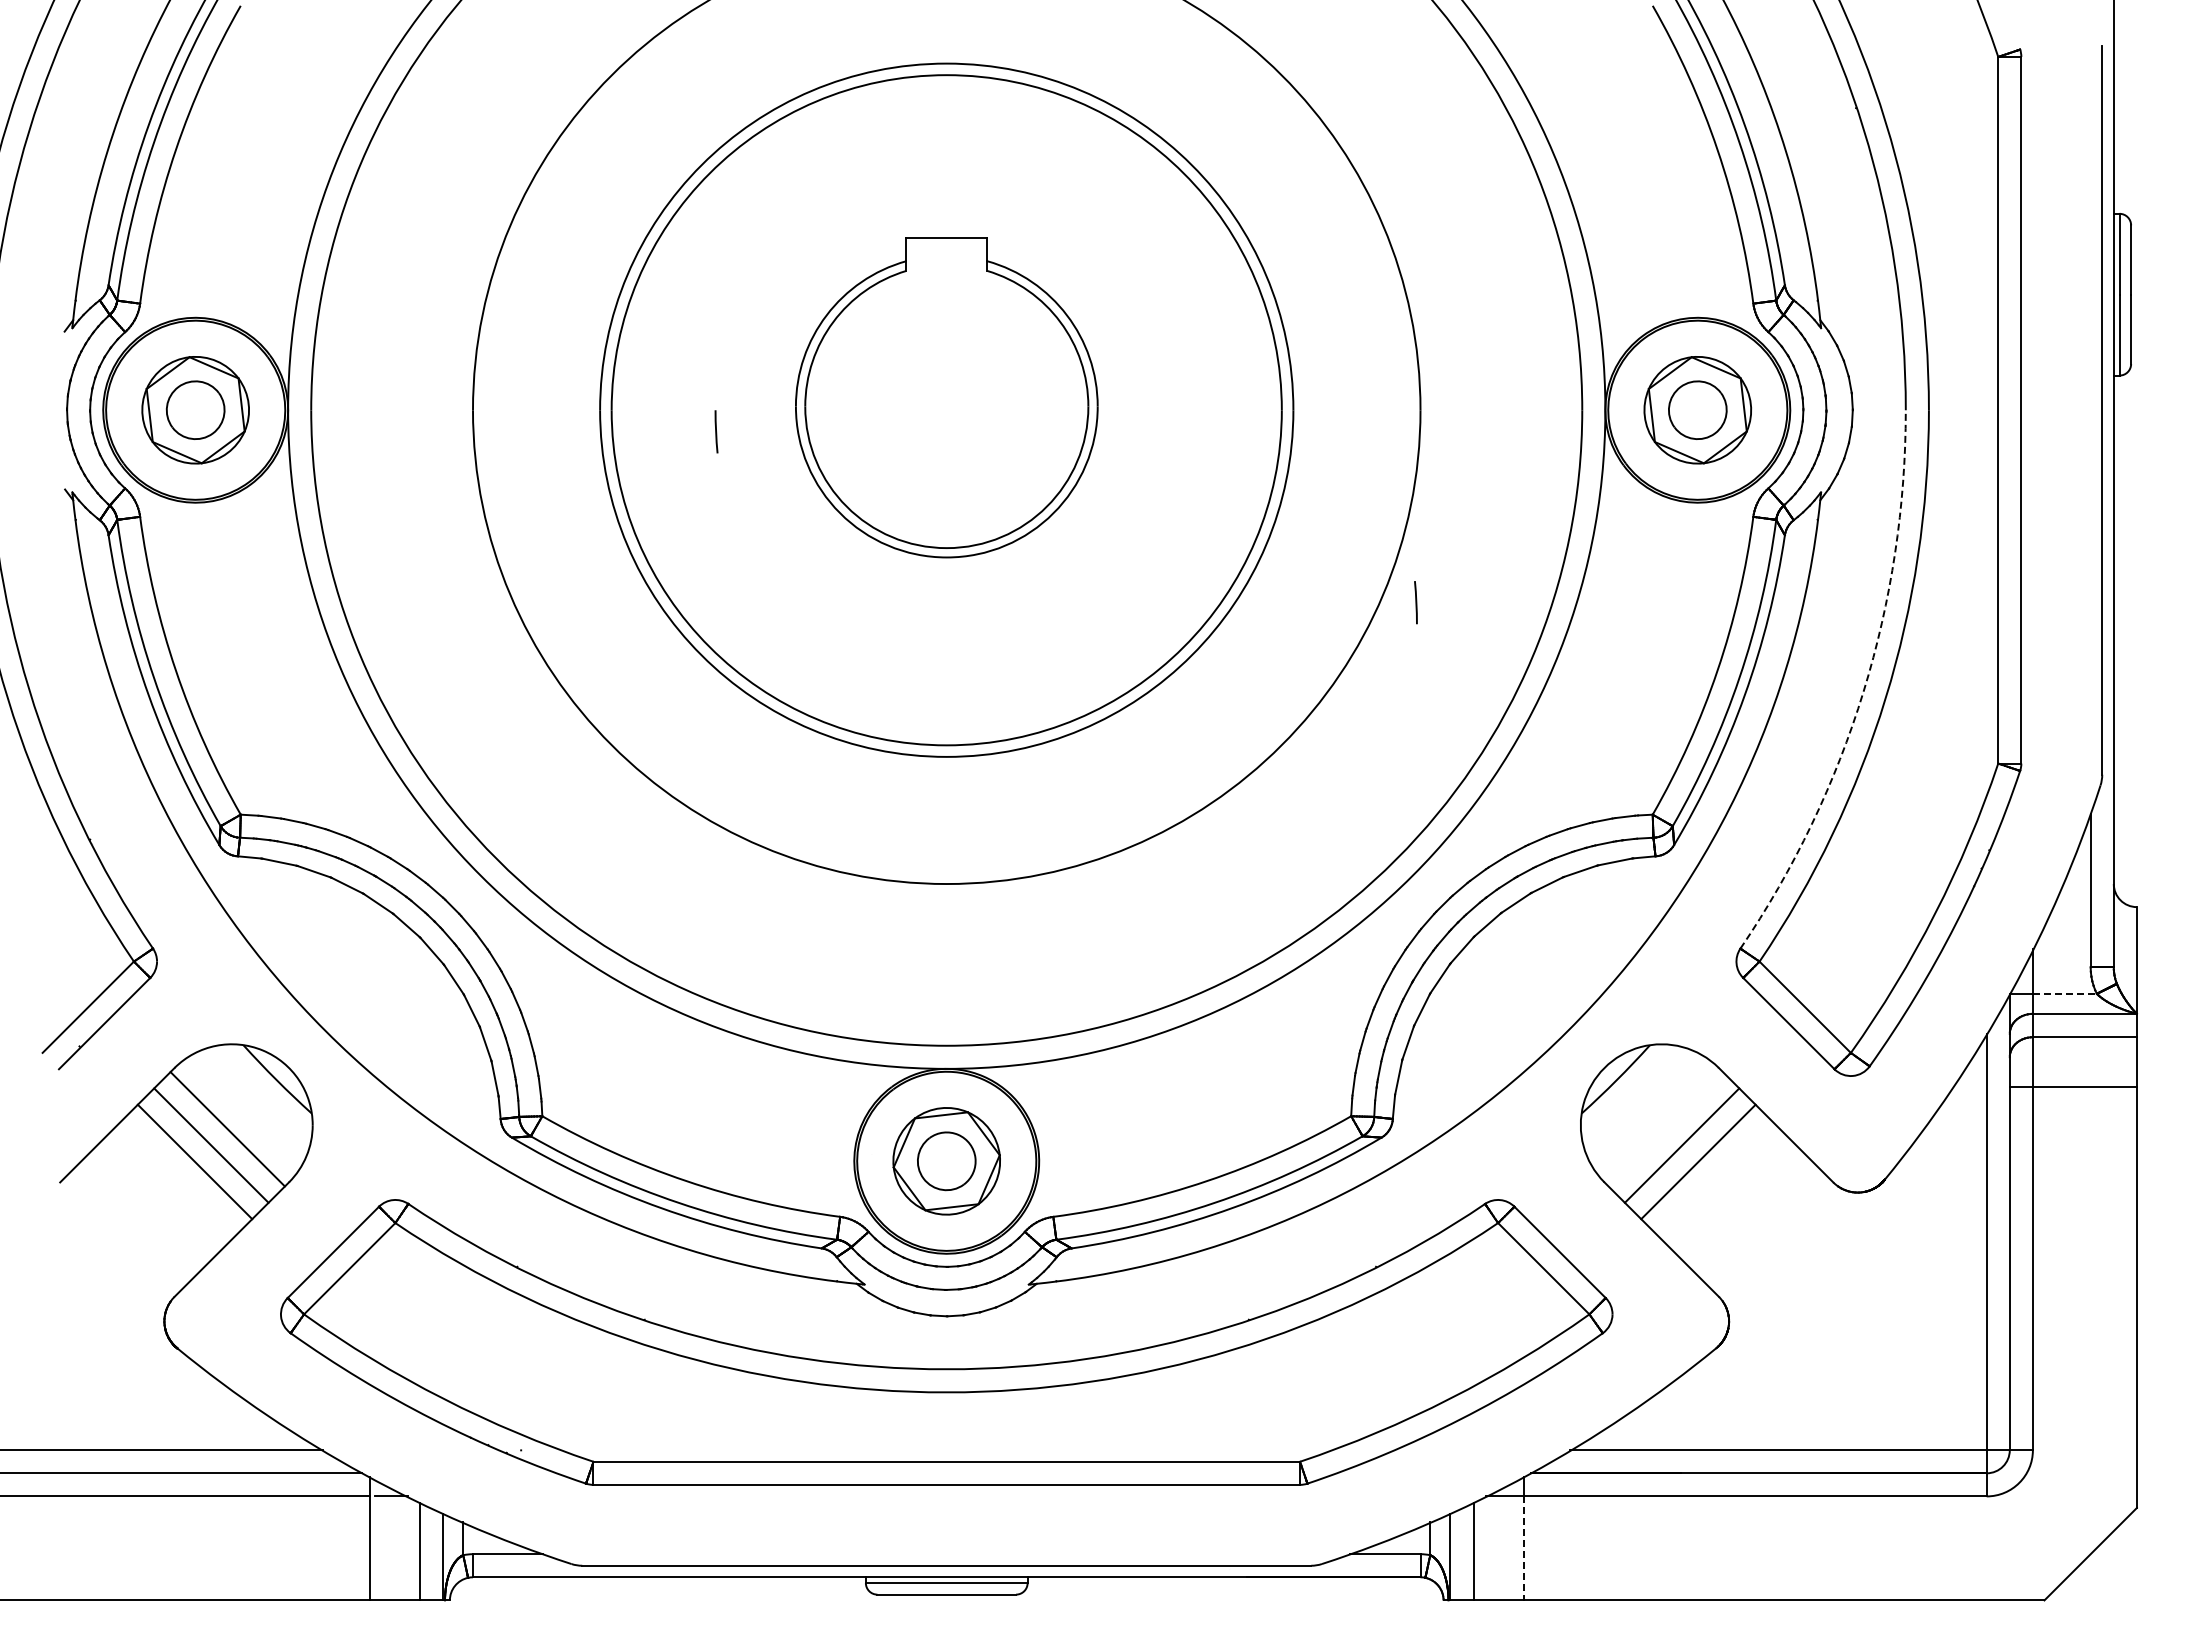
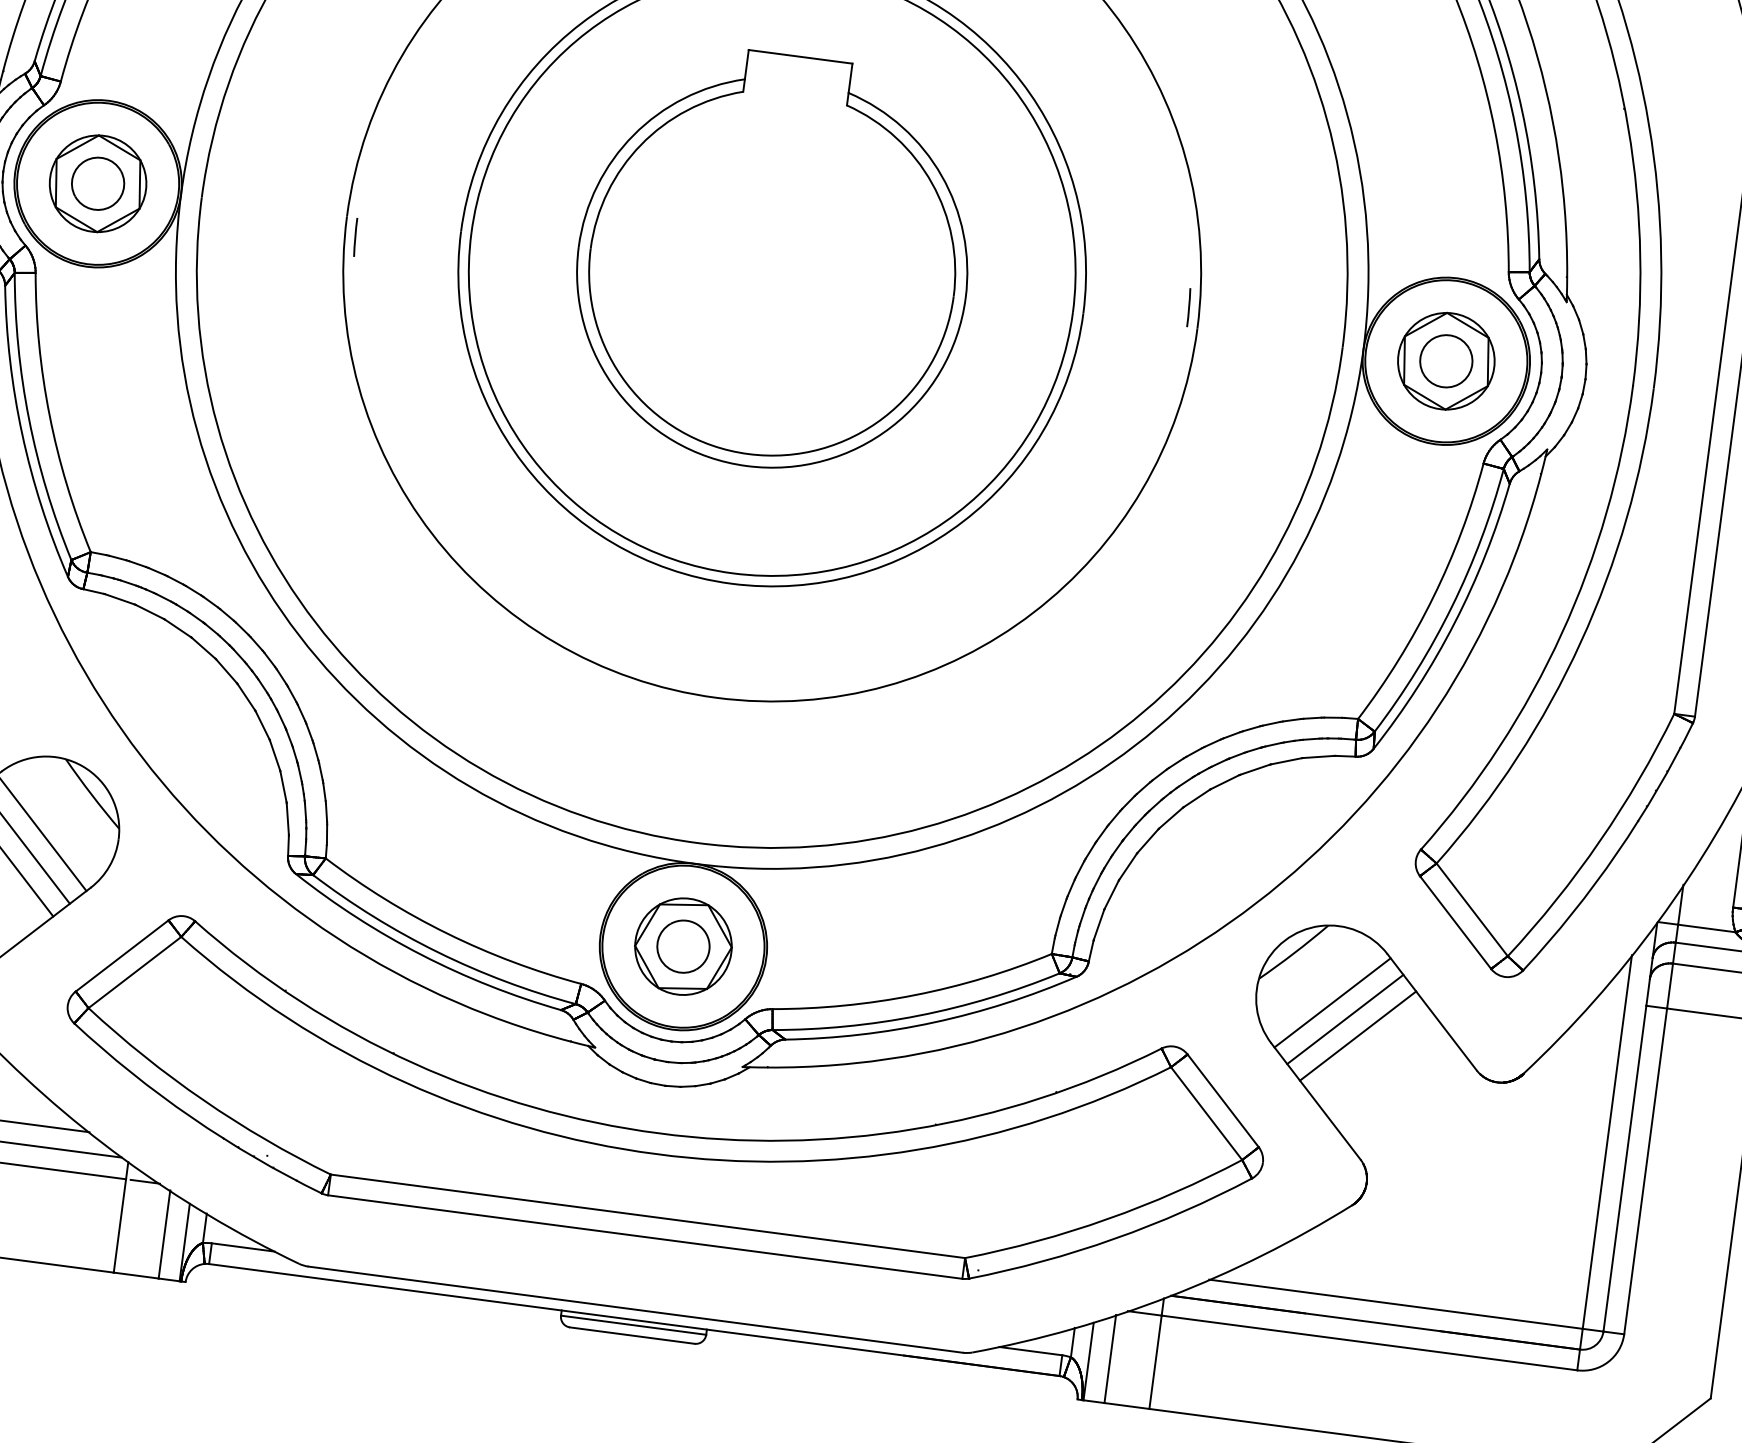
part: (946, 397) -> (773, 261), size x1.43
line: (716, 431) -> (355, 237), moved
line: (1415, 602) -> (1188, 307), moved
arc: (1863, 691) -> (1561, 633), dashed -> solid
line: (2064, 993) -> (1706, 928), dashed -> solid
line: (1665, 1129) -> (1332, 1003), added
line: (1523, 1548) -> (1155, 1362), dashed -> solid

